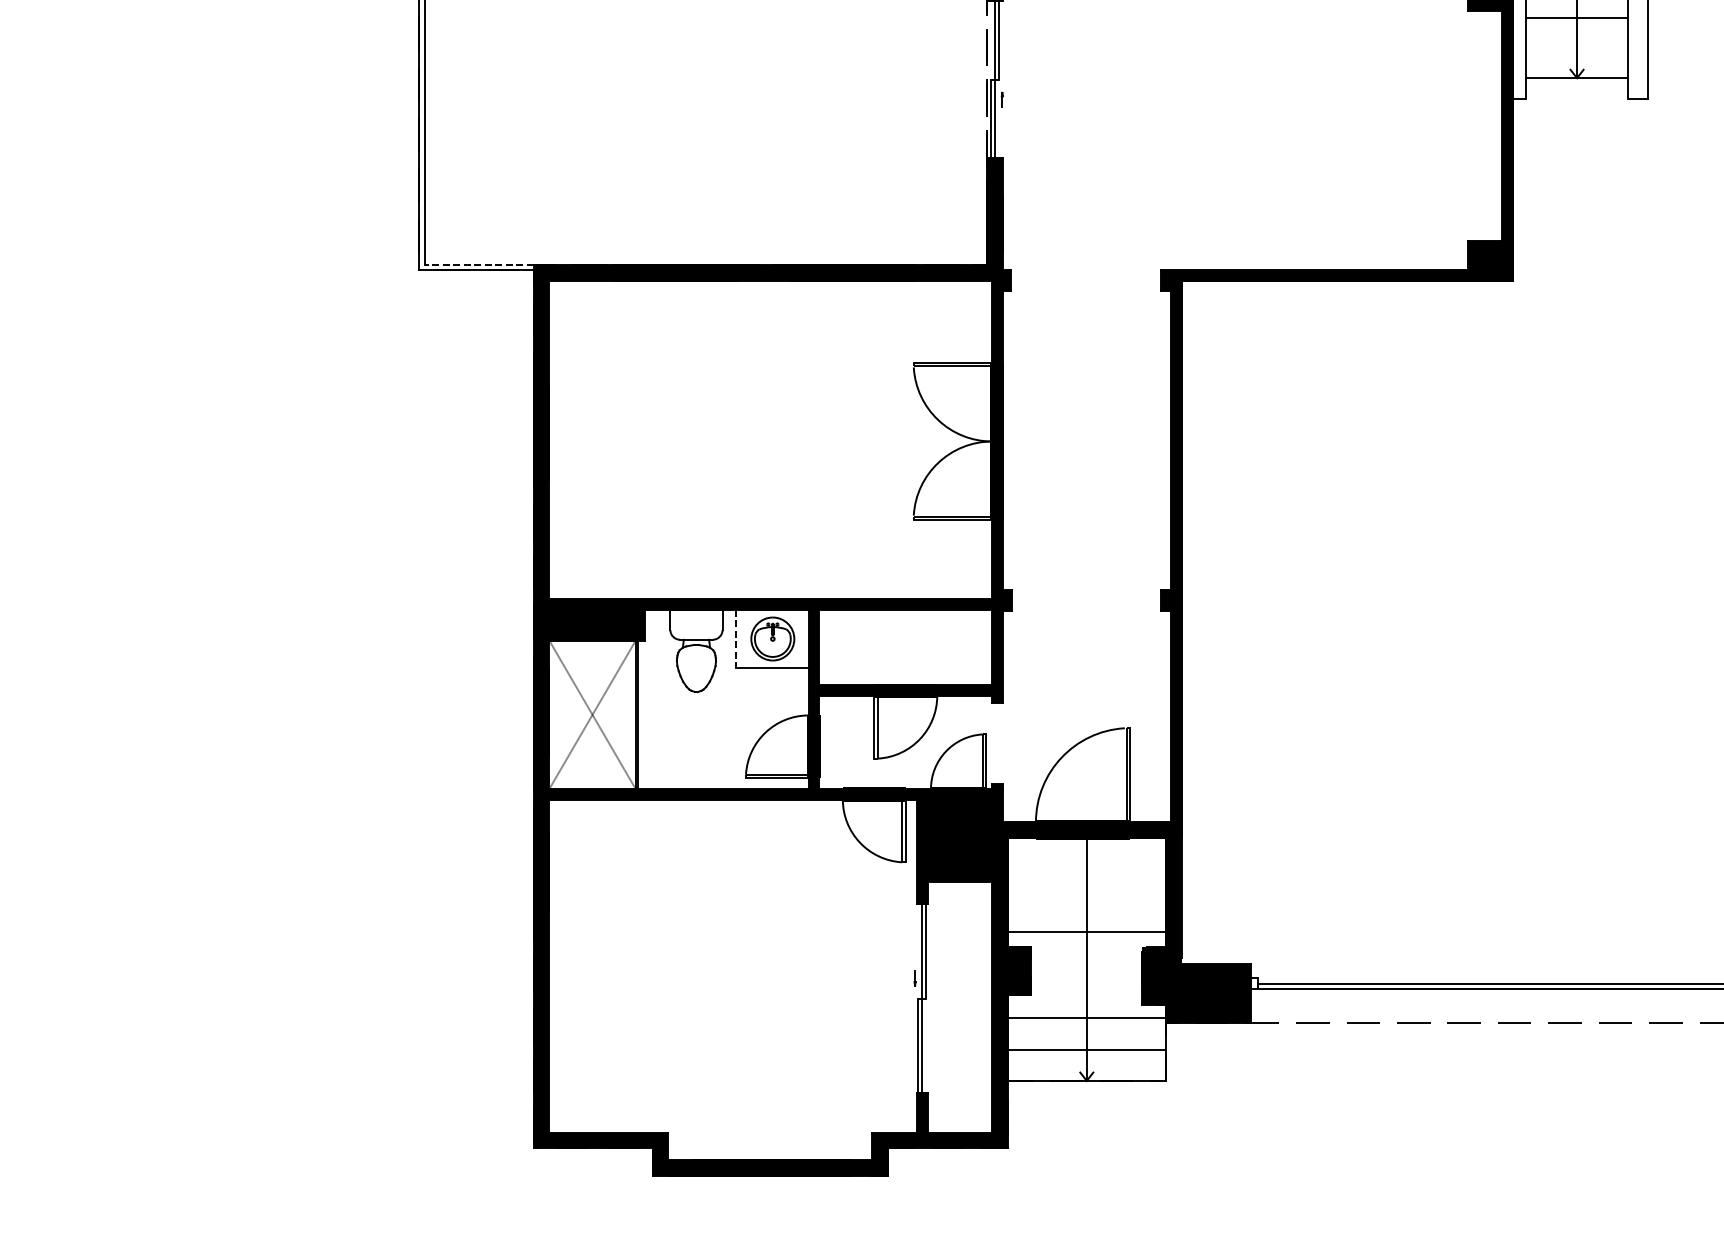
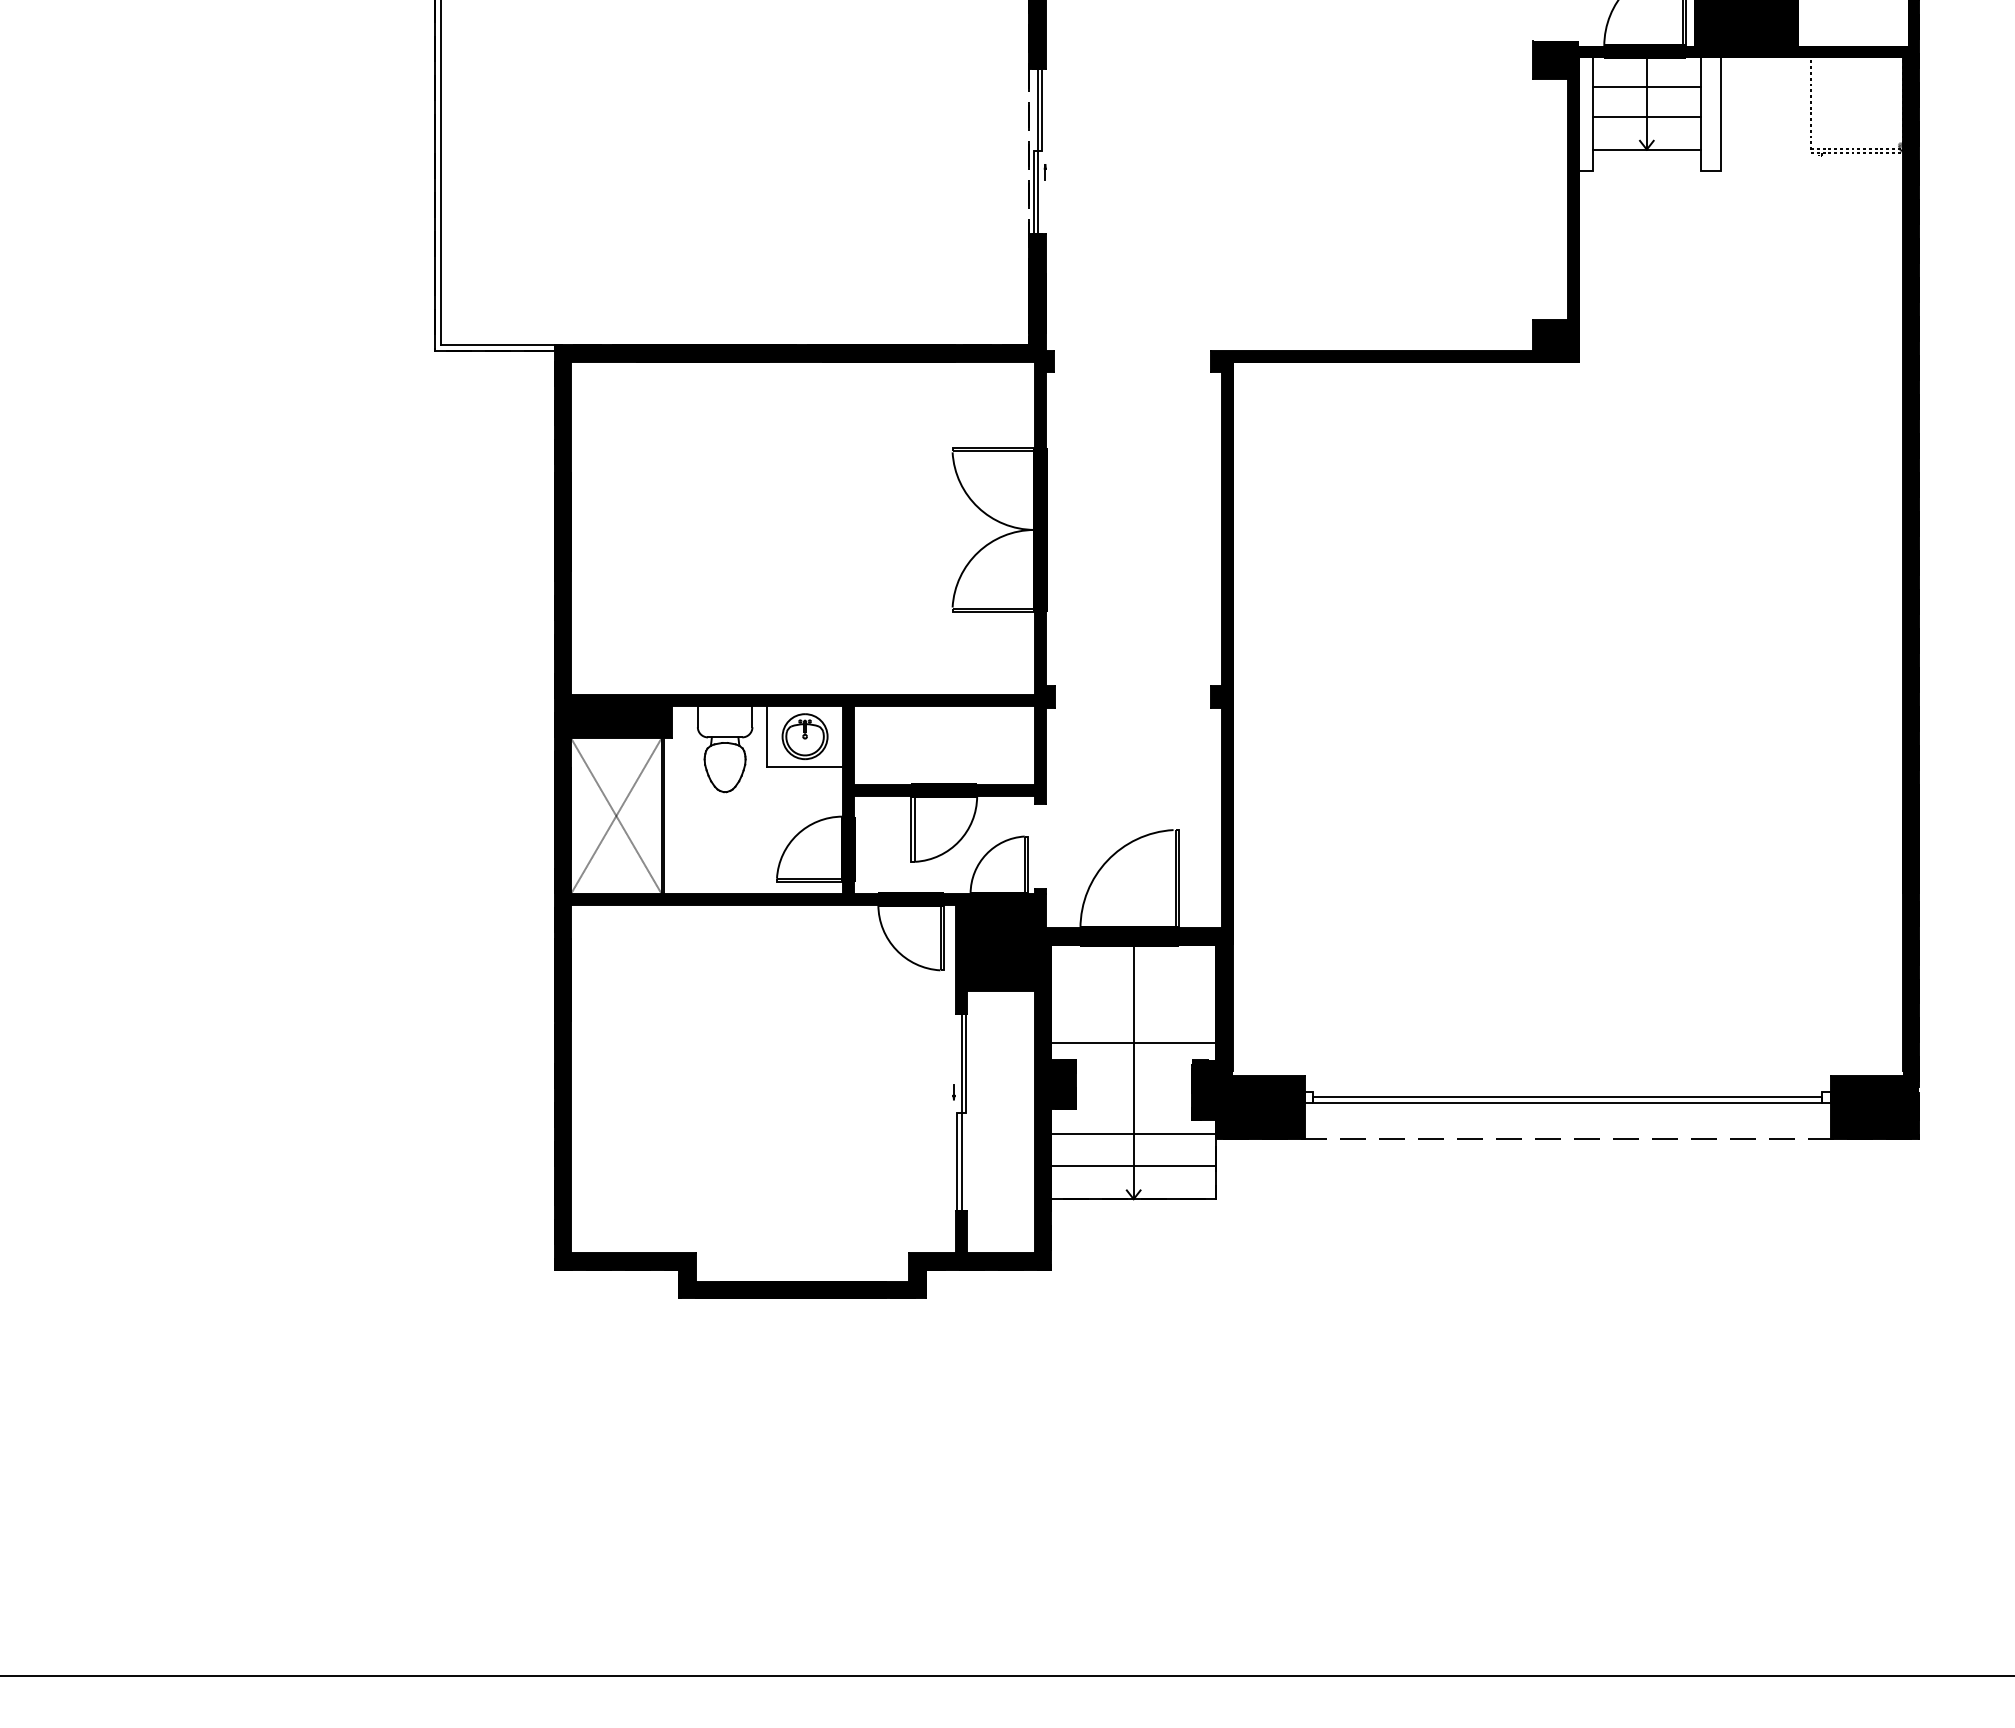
line: (1576, 46) -> (1646, 116), added
line: (478, 265) -> (497, 345), dashed -> solid
line: (735, 638) -> (766, 736), dashed -> solid

